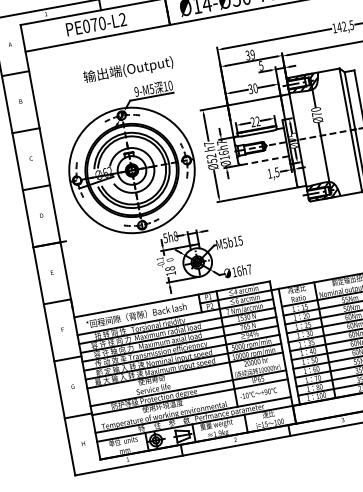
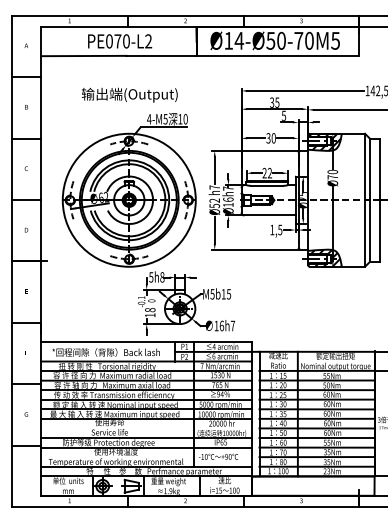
text: (252, 54) -> (277, 102), 39 -> 35
text: (128, 69) -> (129, 94), moved
text: (137, 92) -> (149, 119), 9-M5 -> 4-M5
line: (265, 160) -> (270, 215), dashed -> solid

